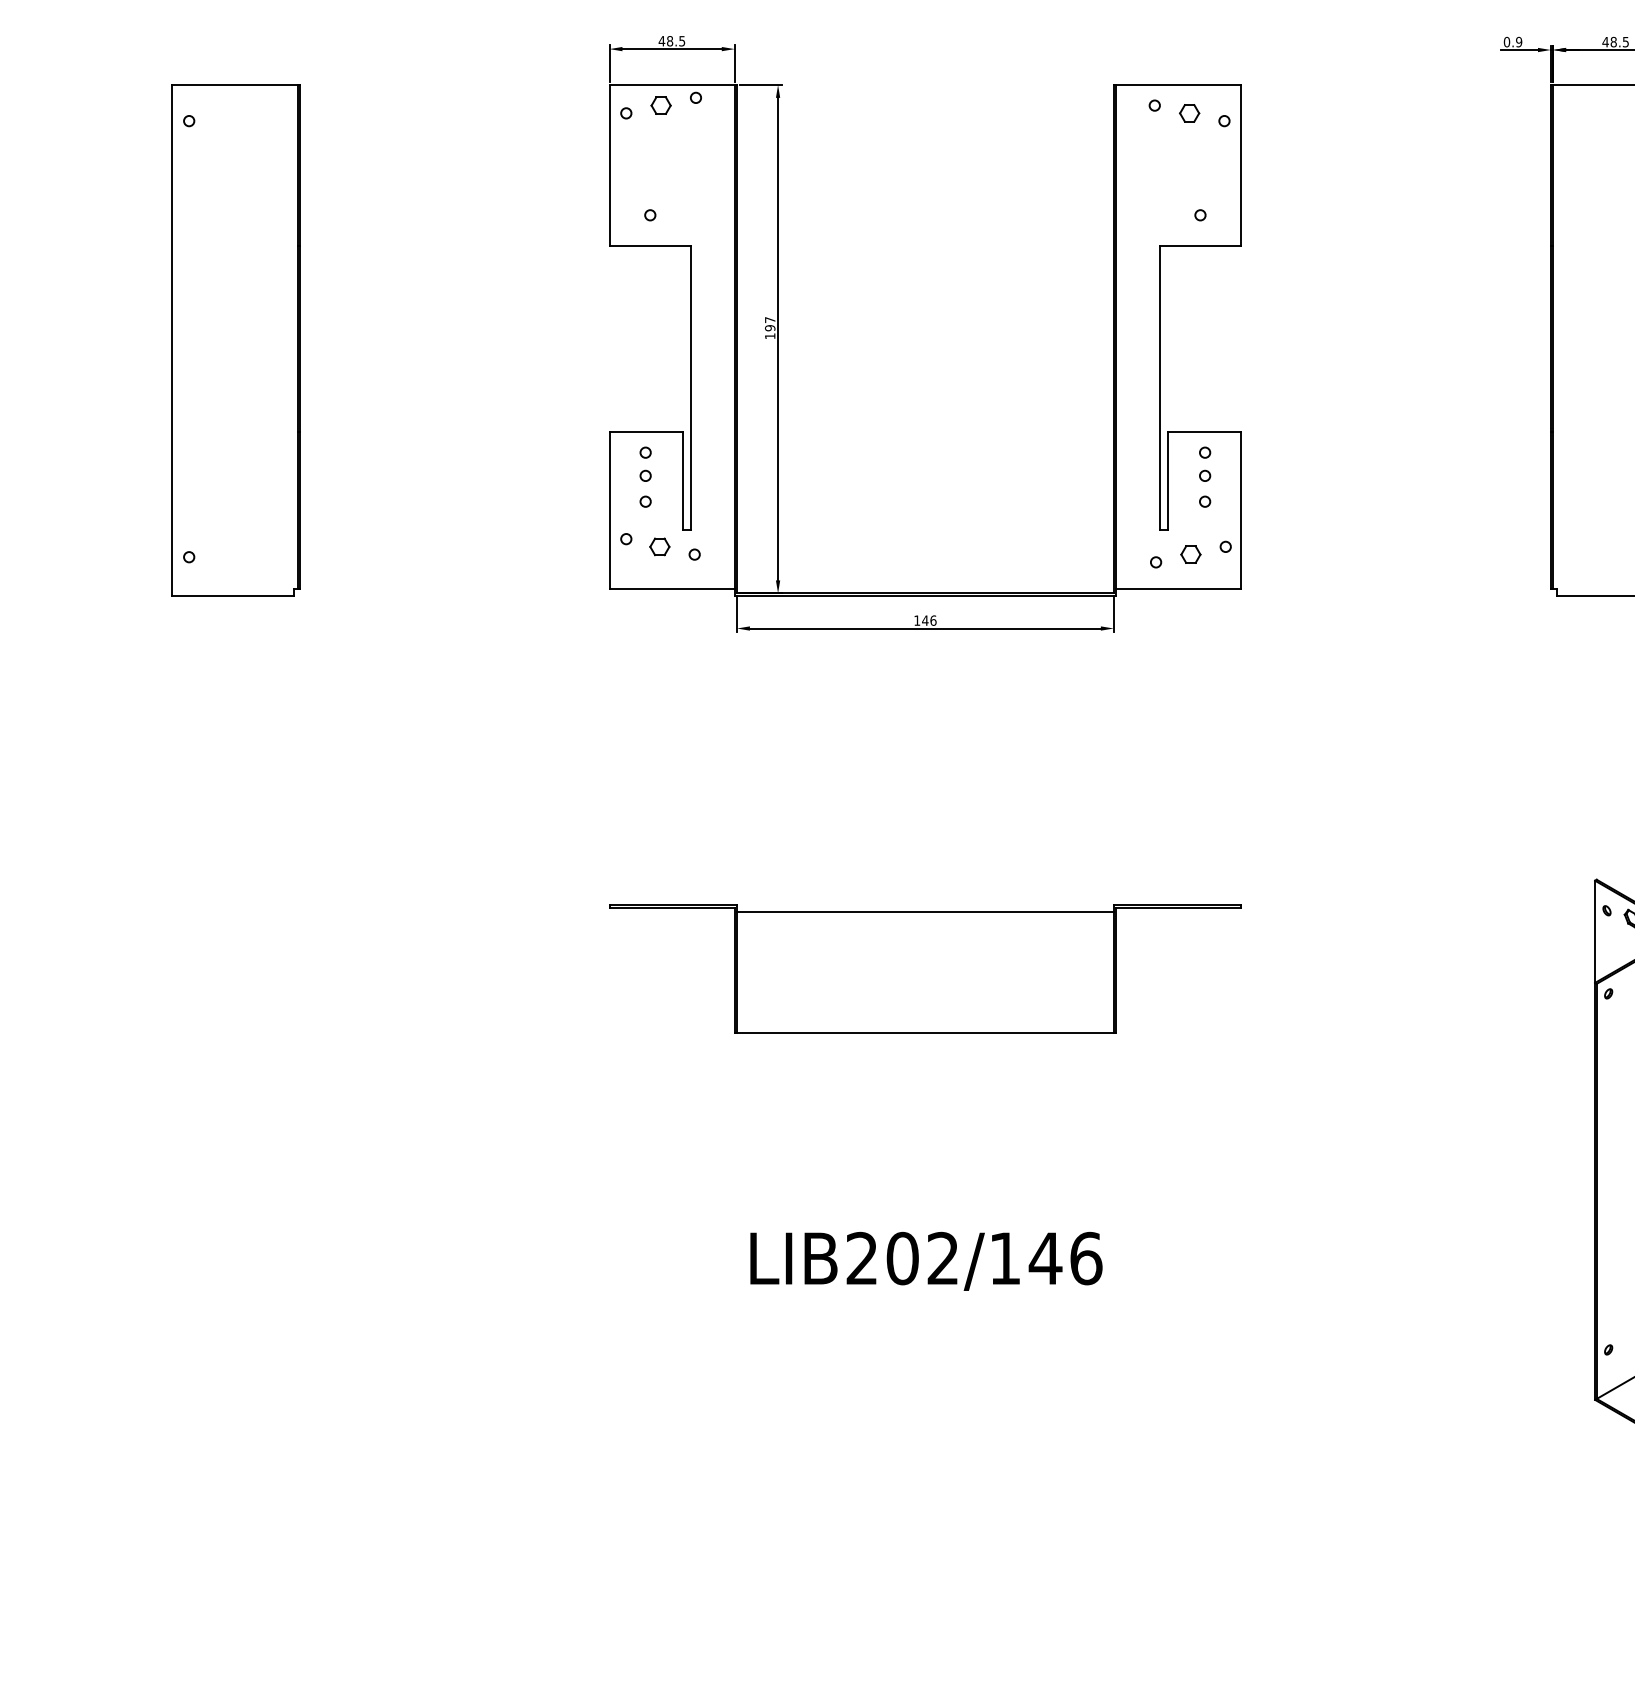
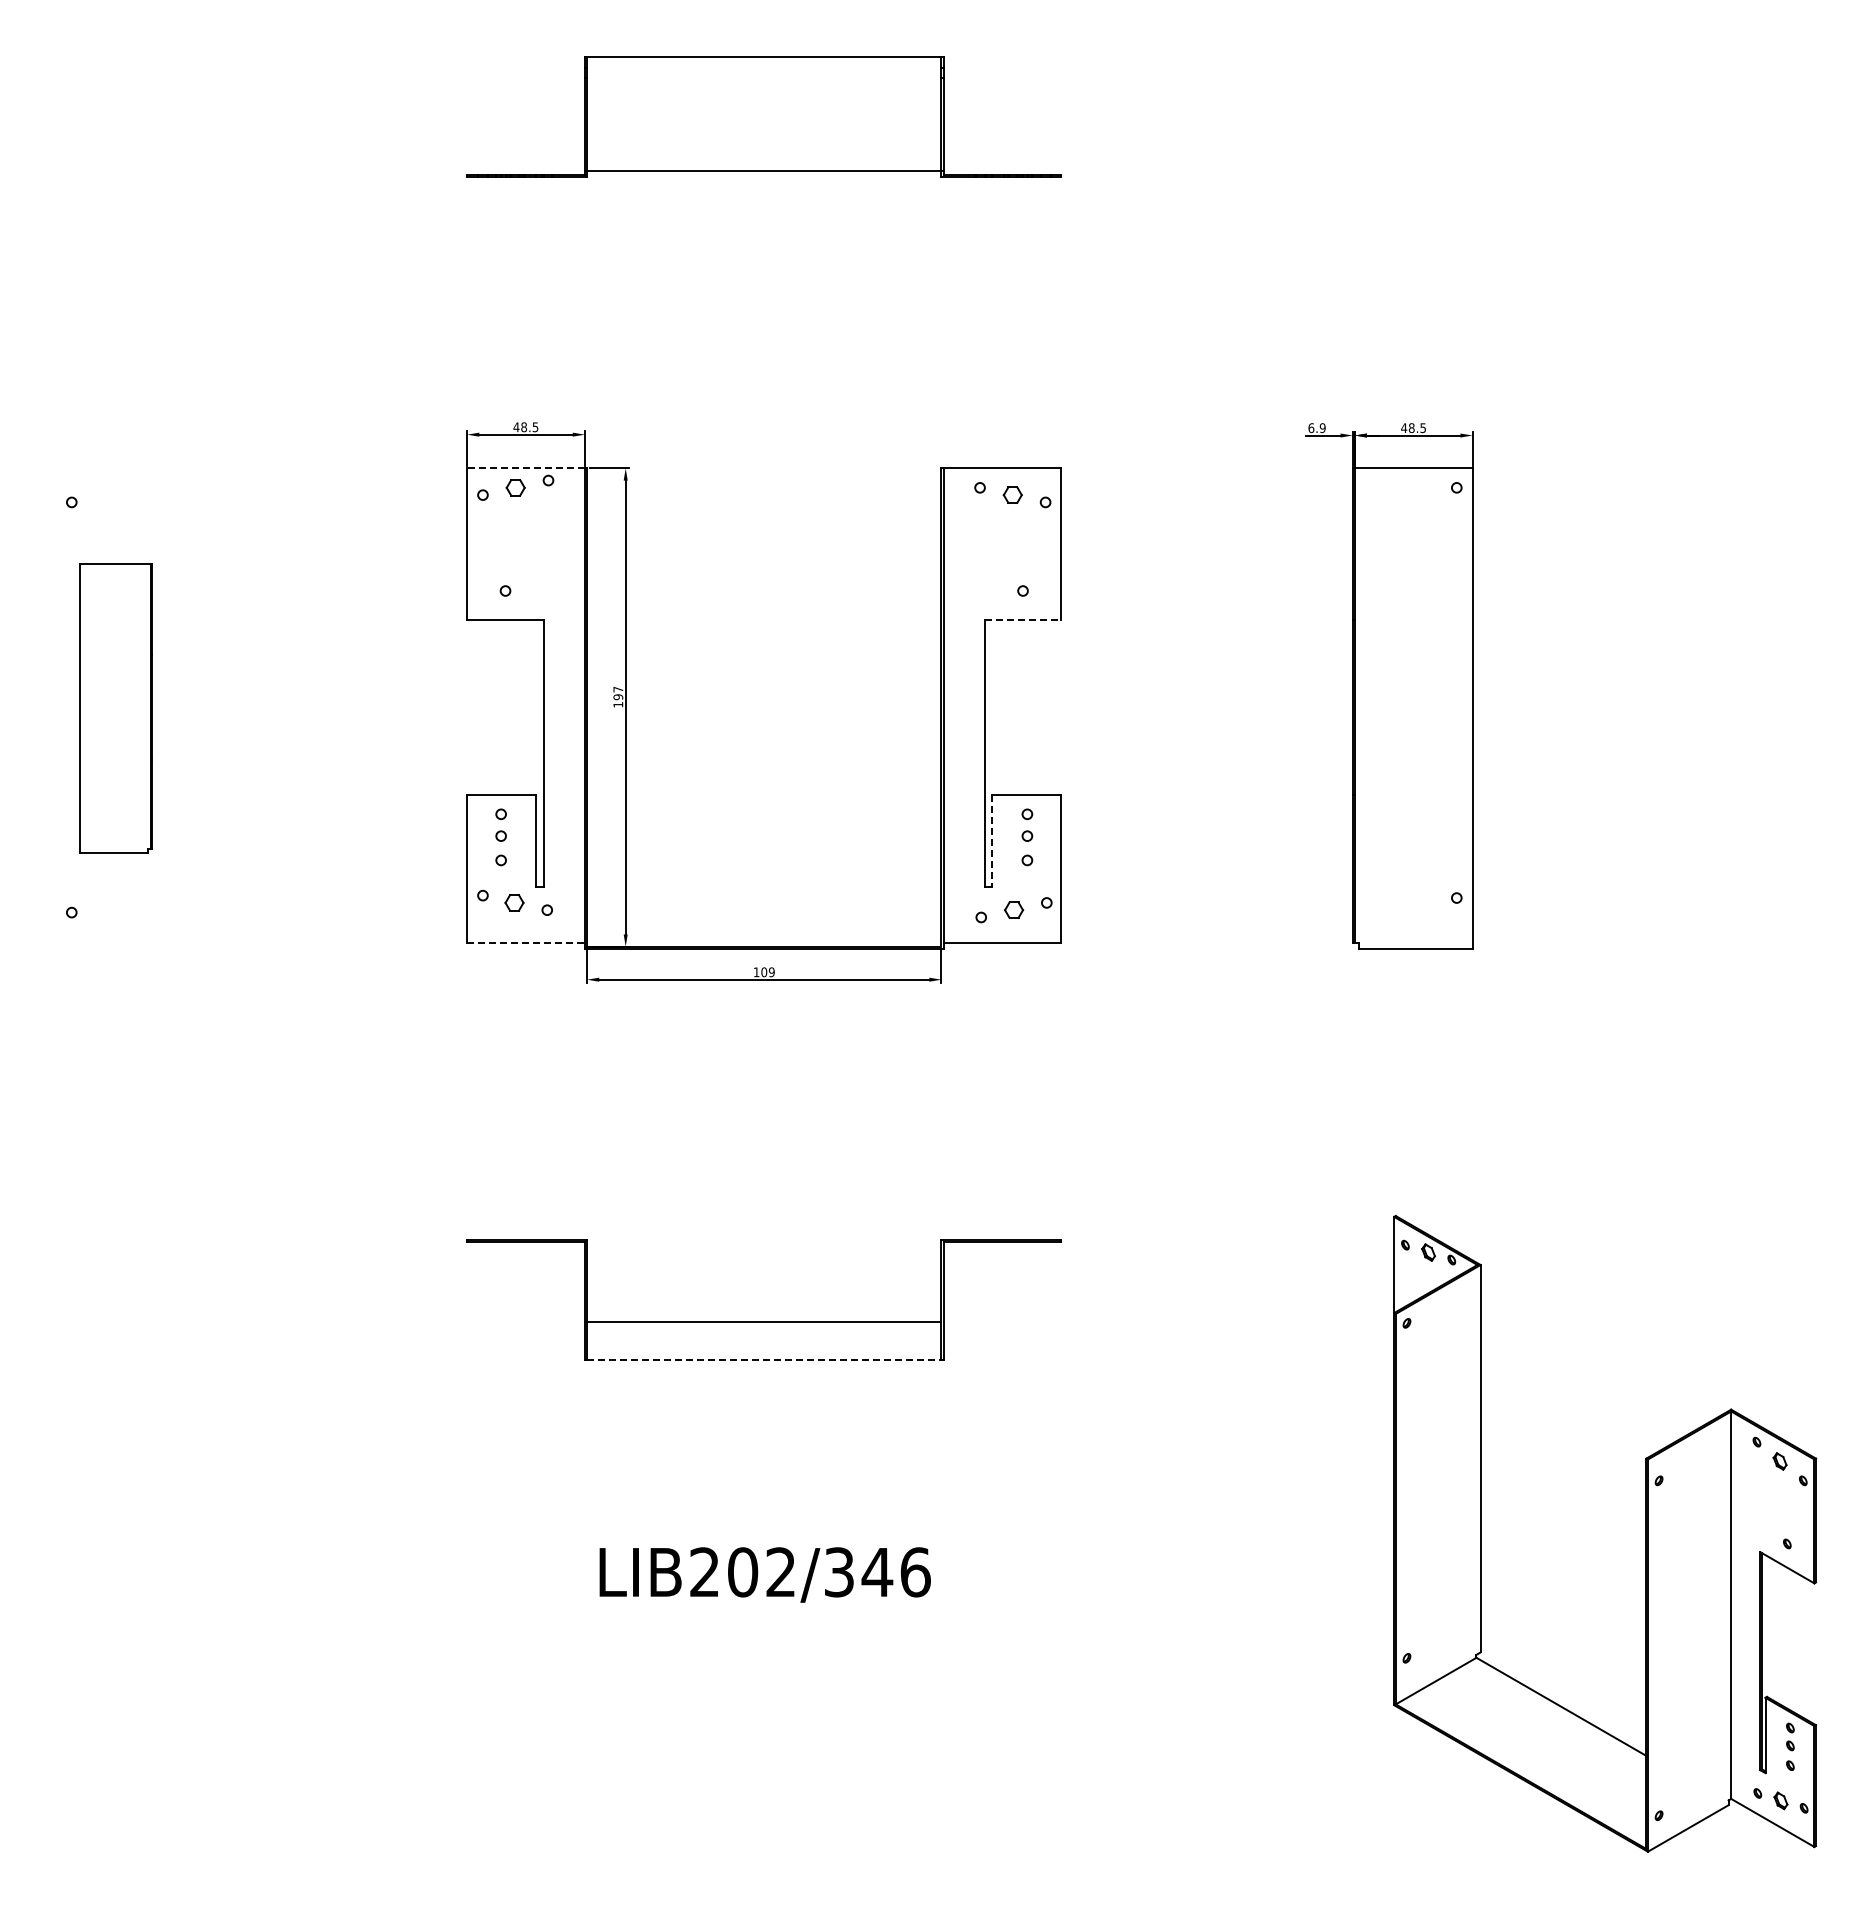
text: (1507, 41) -> (1311, 427), 0.9 -> 6.9
line: (672, 85) -> (526, 468), solid -> dashed
line: (1200, 246) -> (1023, 620), solid -> dashed
part: (235, 340) -> (115, 708), size x0.6
line: (1168, 481) -> (992, 841), solid -> dashed
line: (672, 588) -> (526, 942), solid -> dashed
text: (928, 620) -> (767, 972), 146 -> 109
line: (925, 911) -> (764, 1321), moved
line: (925, 1032) -> (764, 1359), solid -> dashed
text: (1005, 1258) -> (839, 1572), LIB202/146 -> LIB202/346

